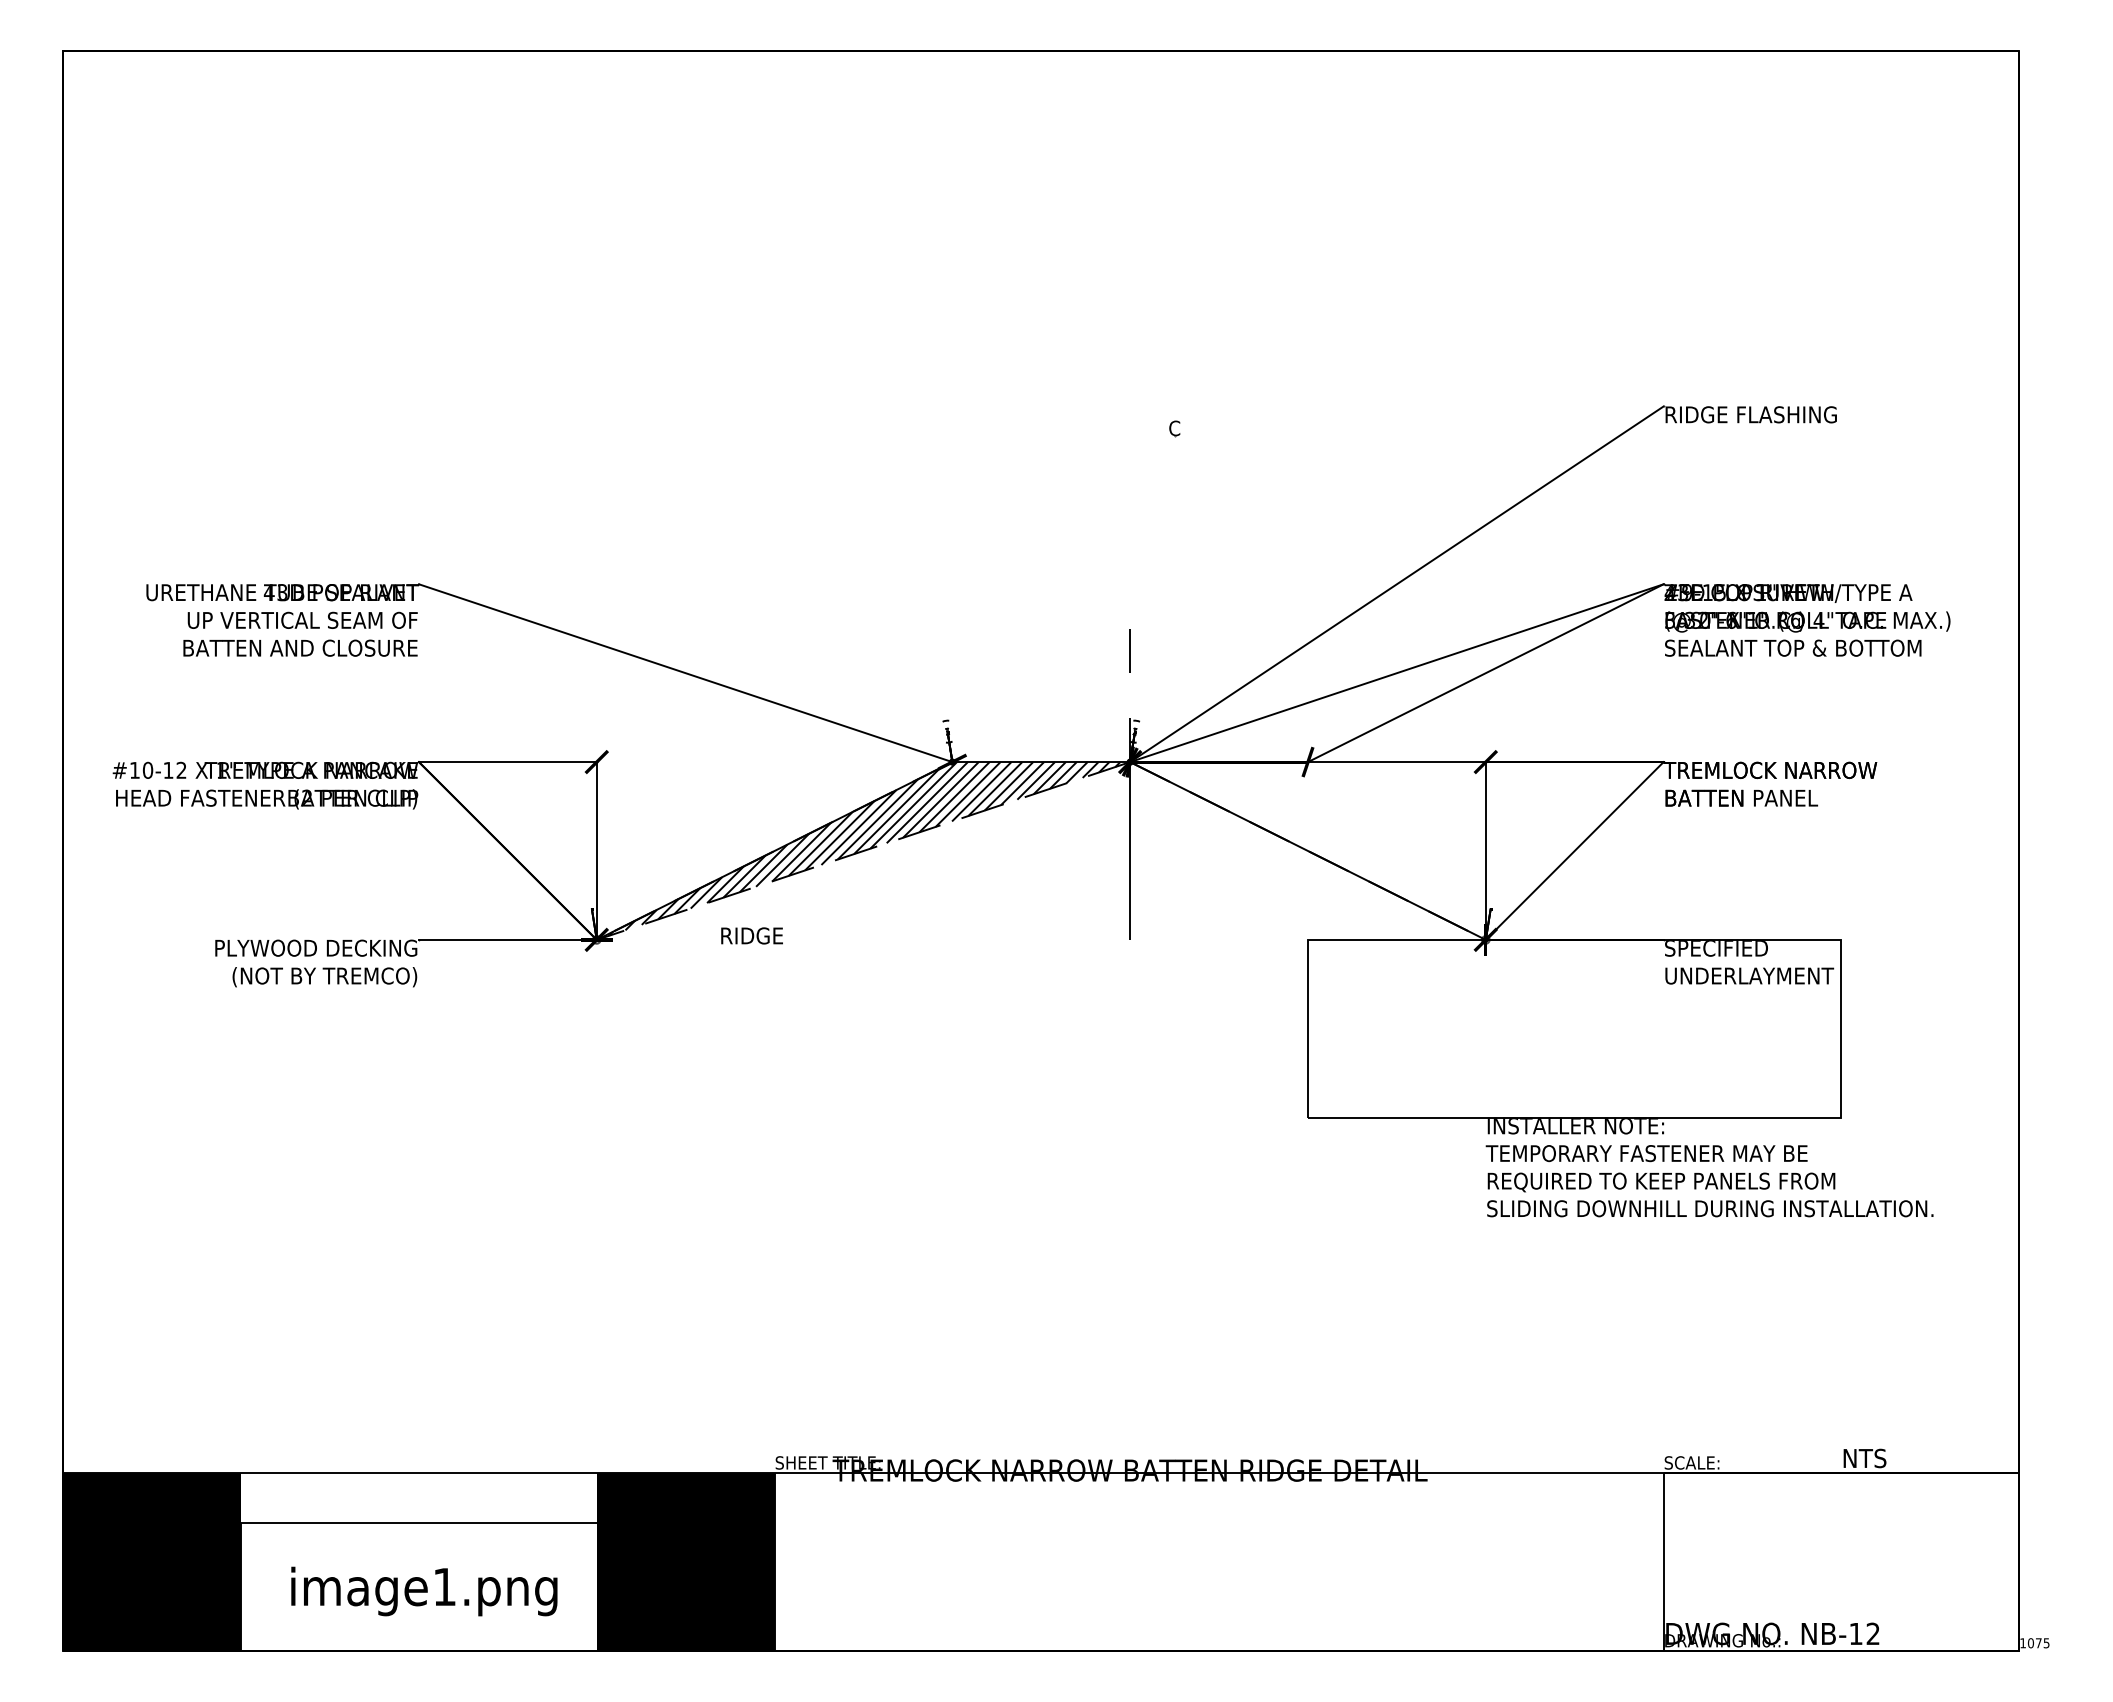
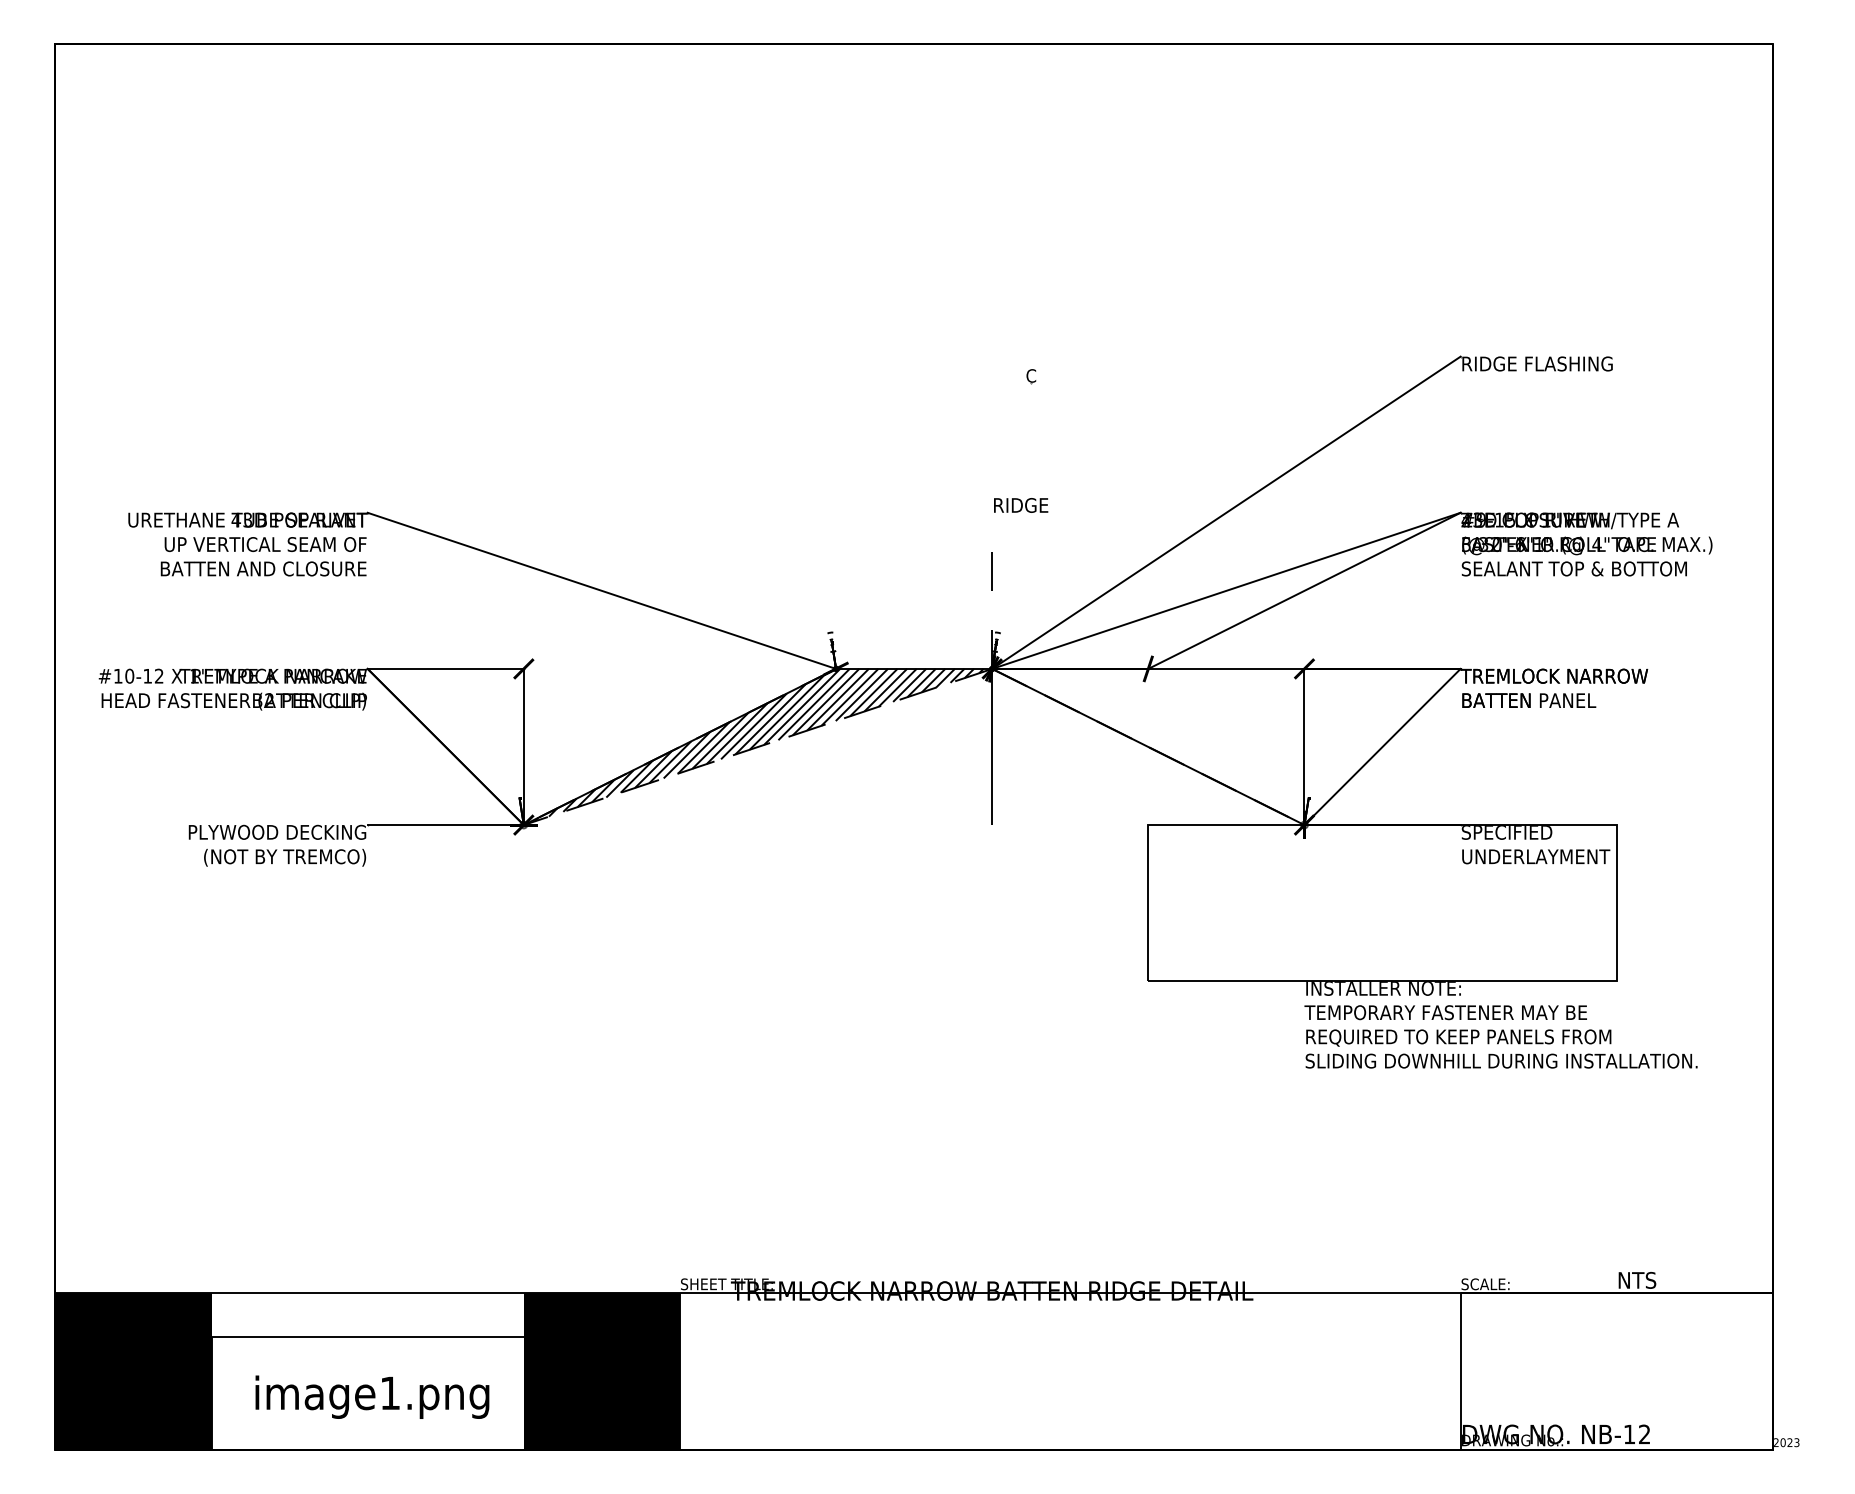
text: (751, 935) -> (1020, 505), moved
text: (2034, 1643) -> (1786, 1442), 1075 -> 2023

